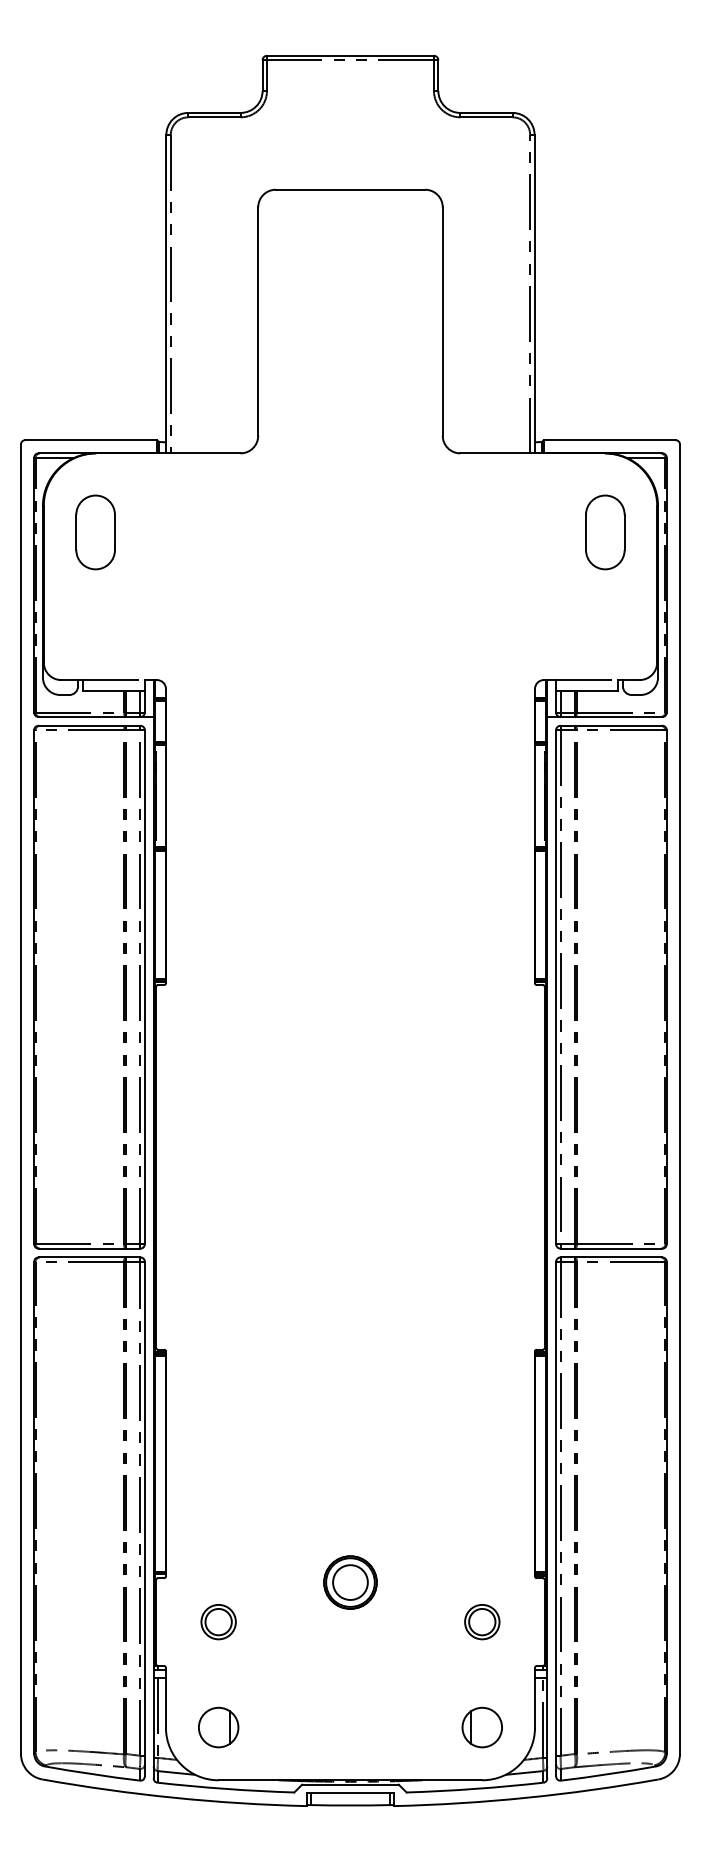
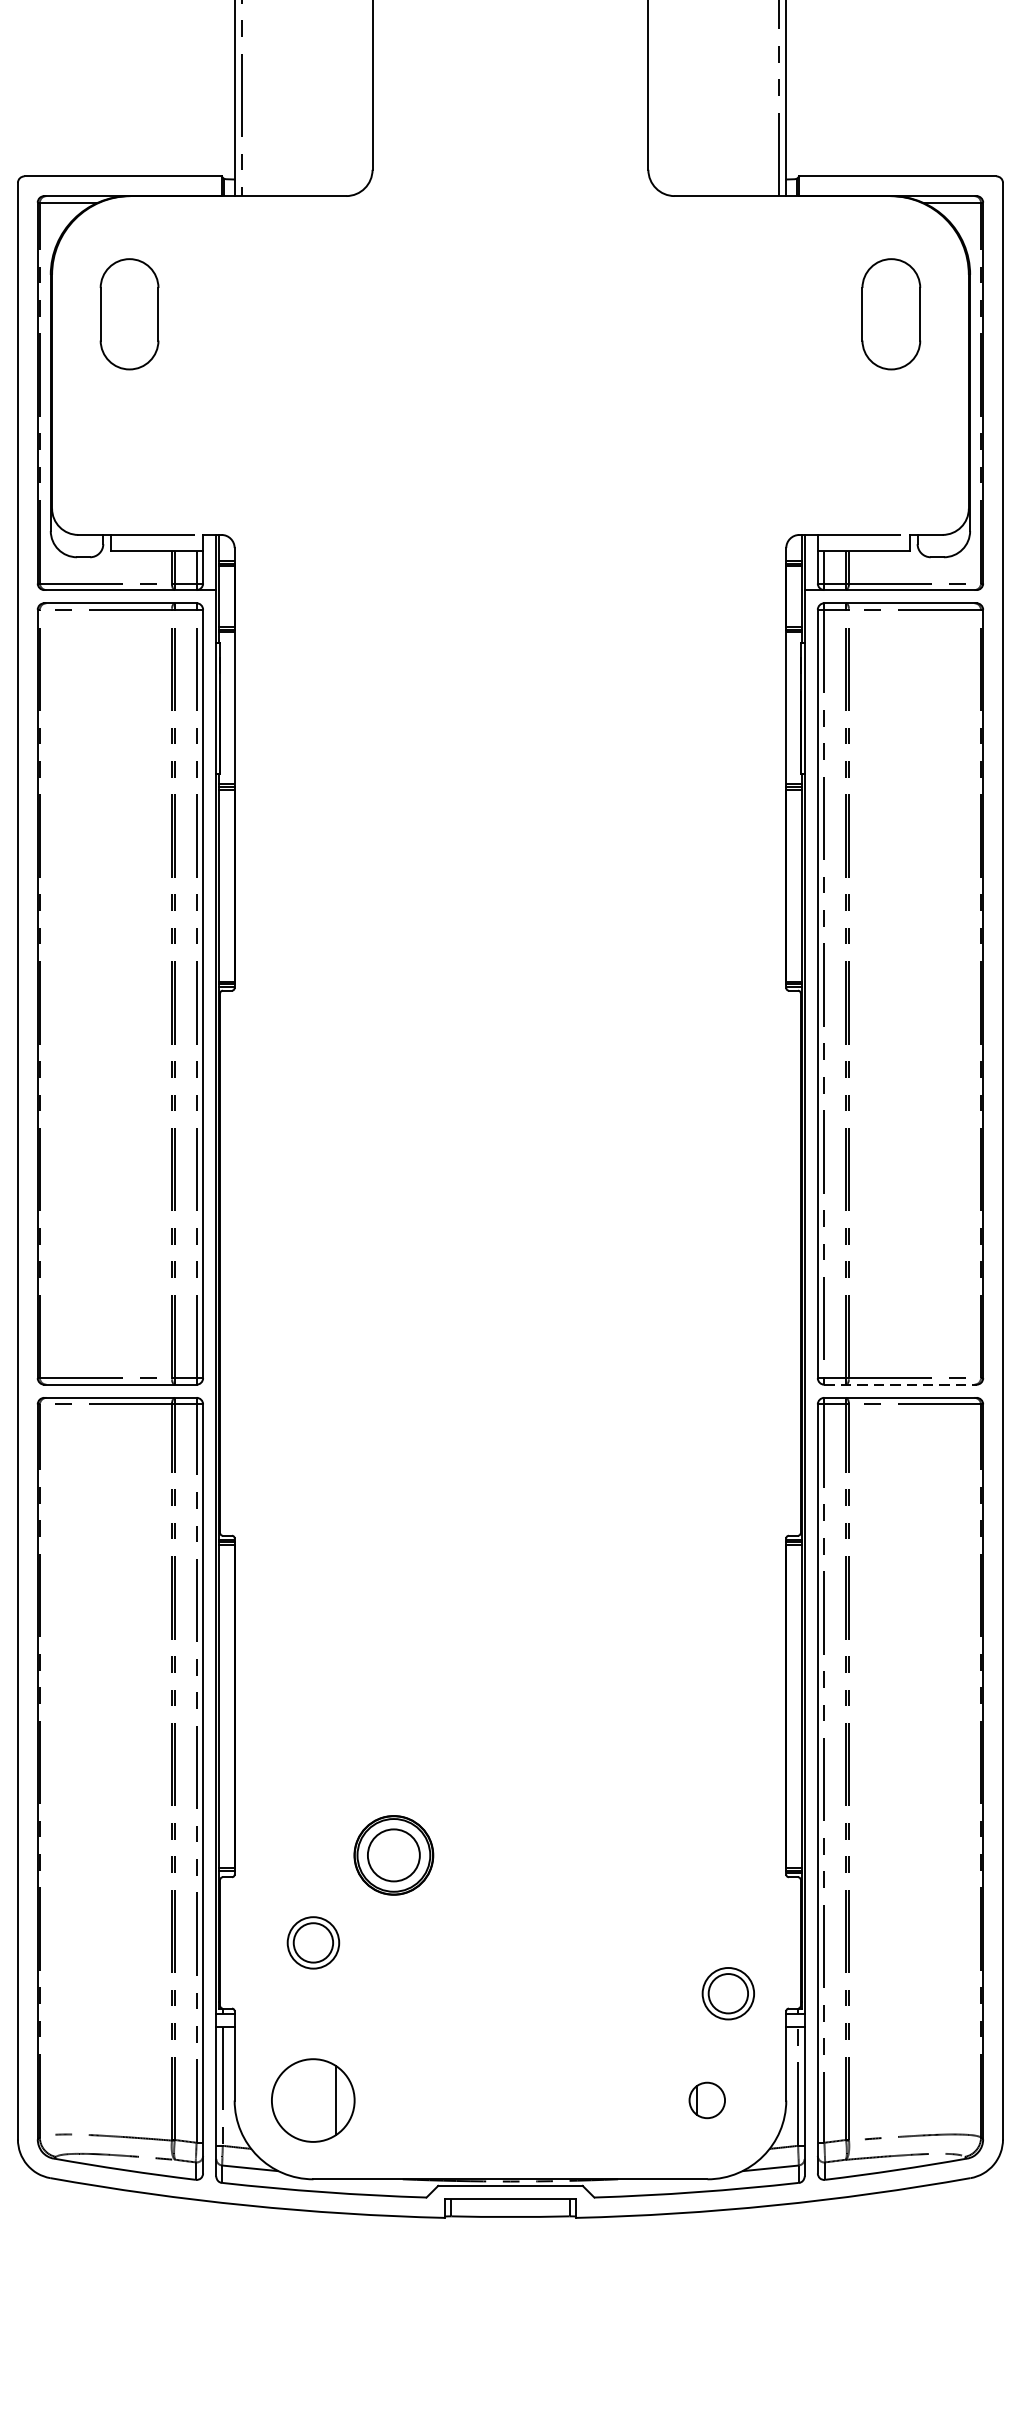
line: (611, 1248) -> (900, 1384), solid -> dashed
part: (350, 1582) -> (393, 1855), moved
part: (482, 1622) -> (728, 1994), moved
part: (218, 1727) -> (313, 2100), size x1.4
part: (481, 1727) -> (706, 2100), size x0.6

